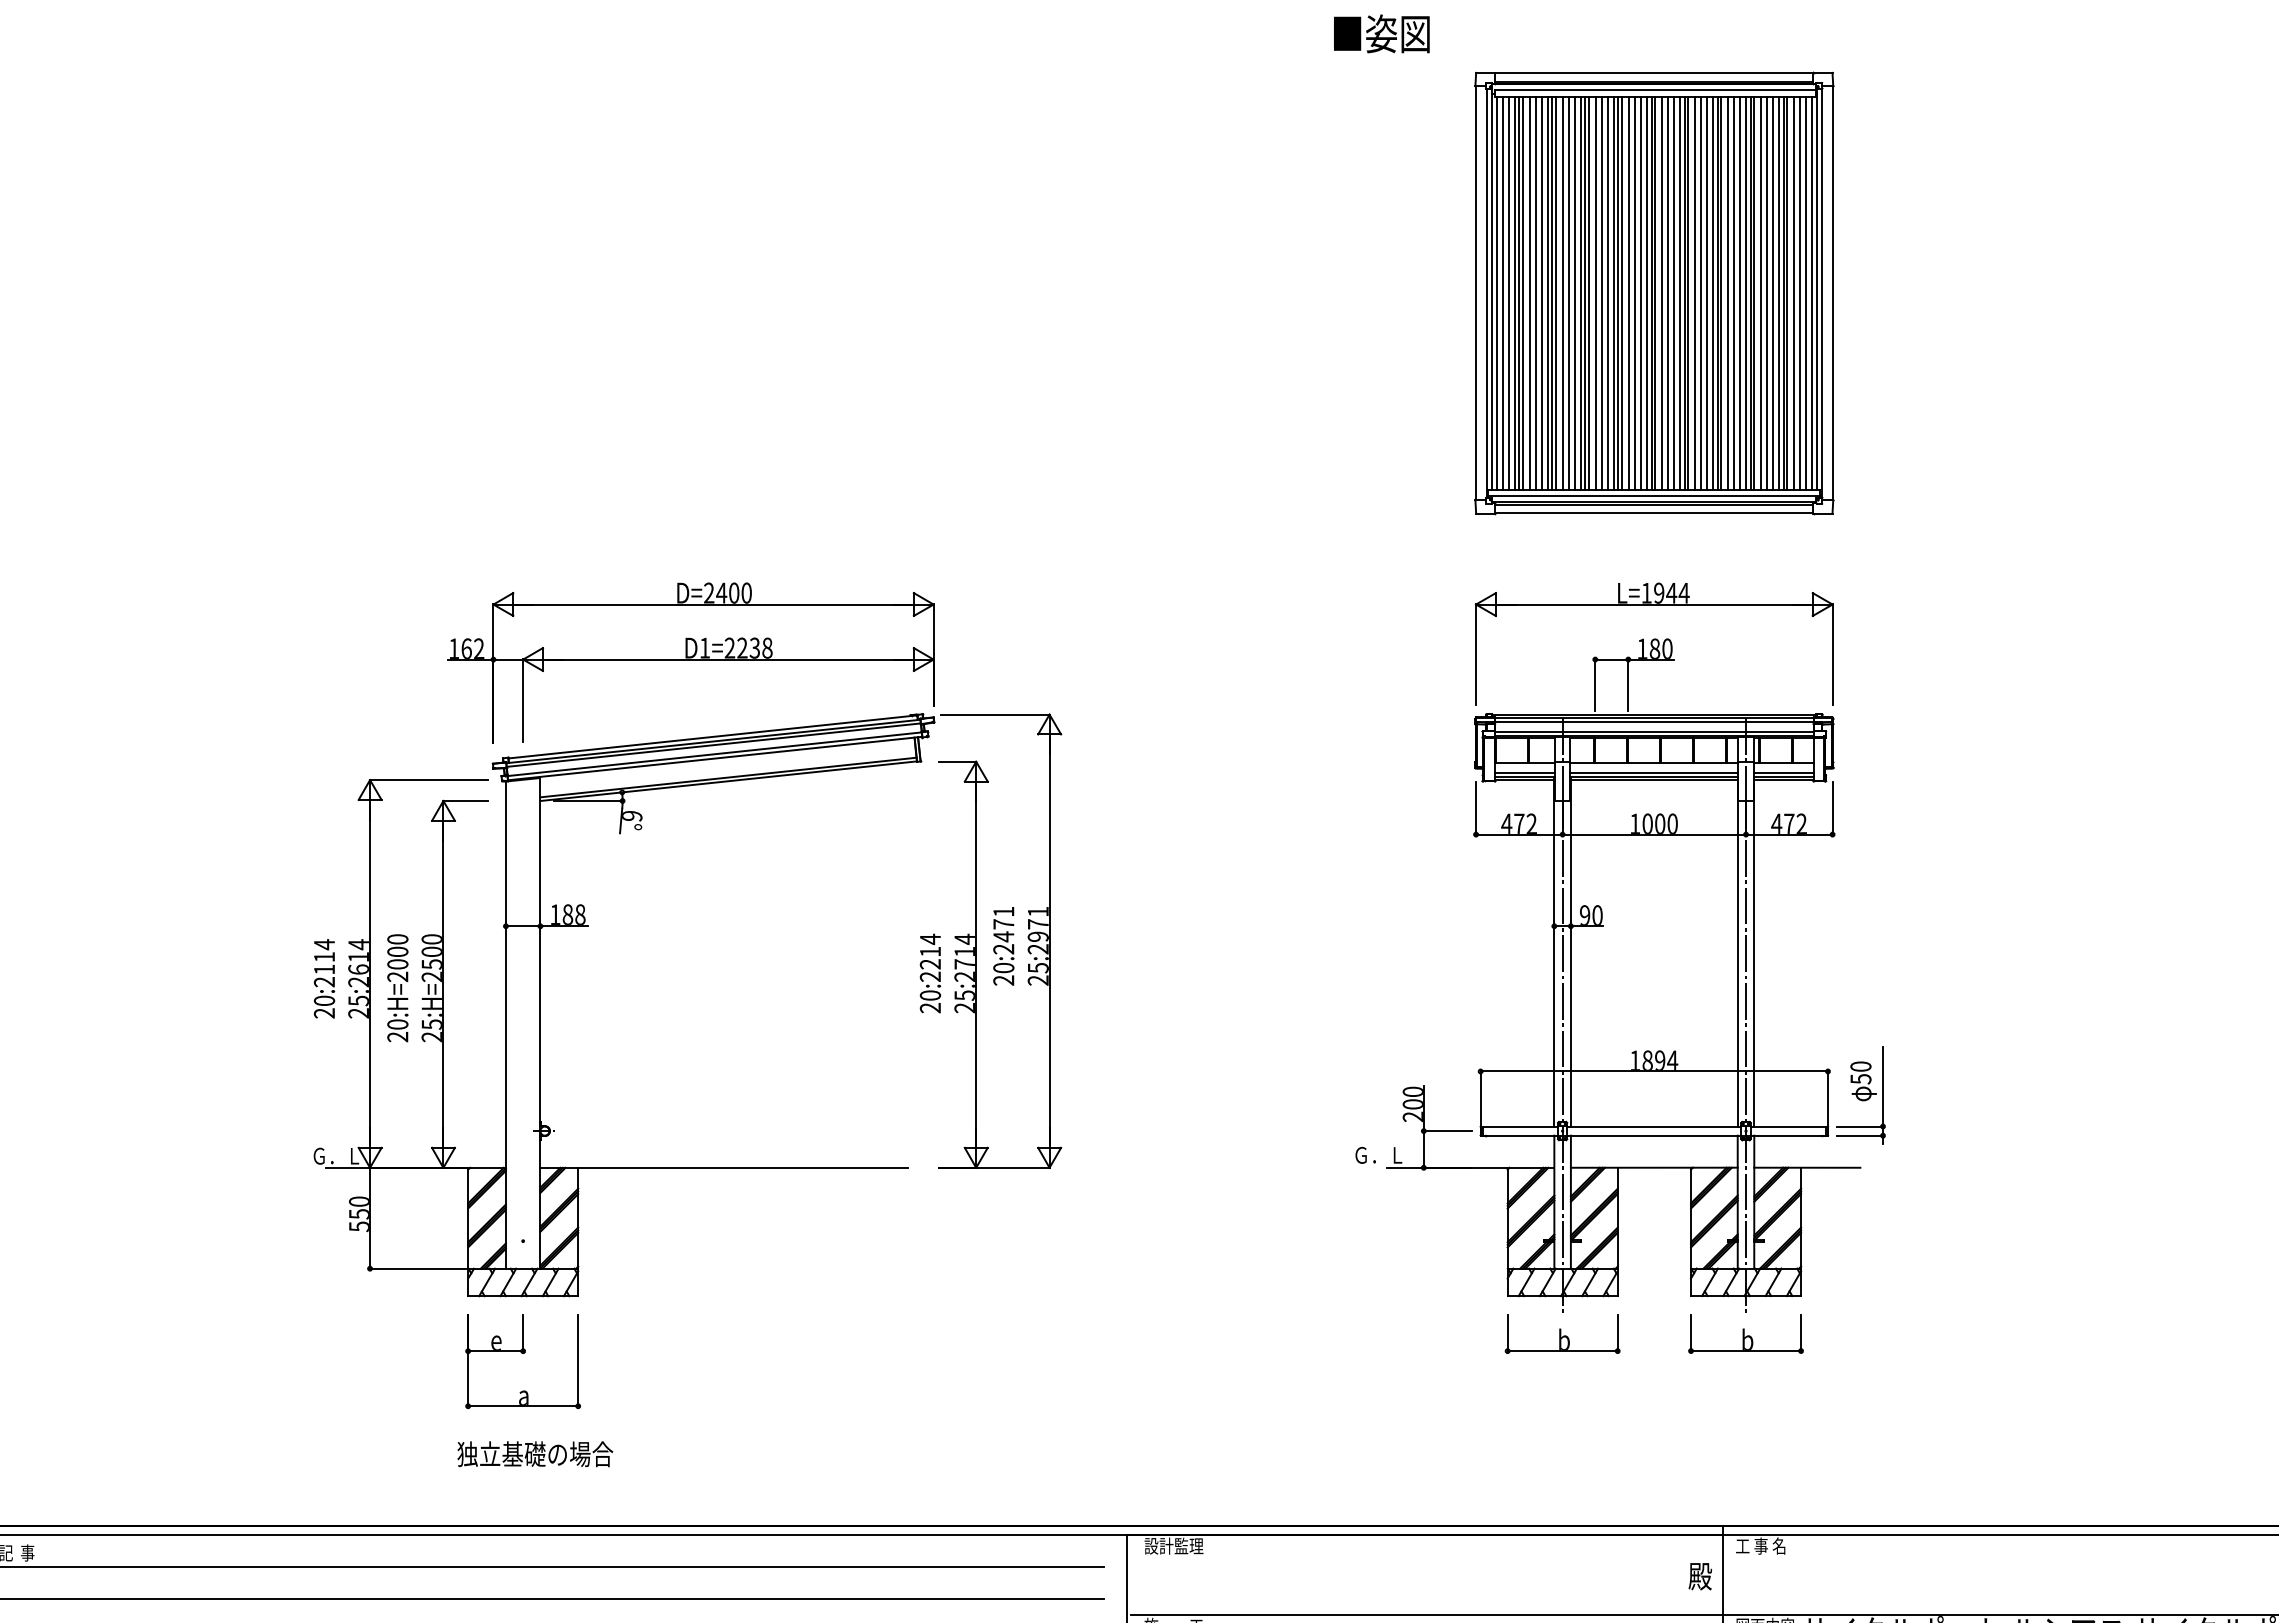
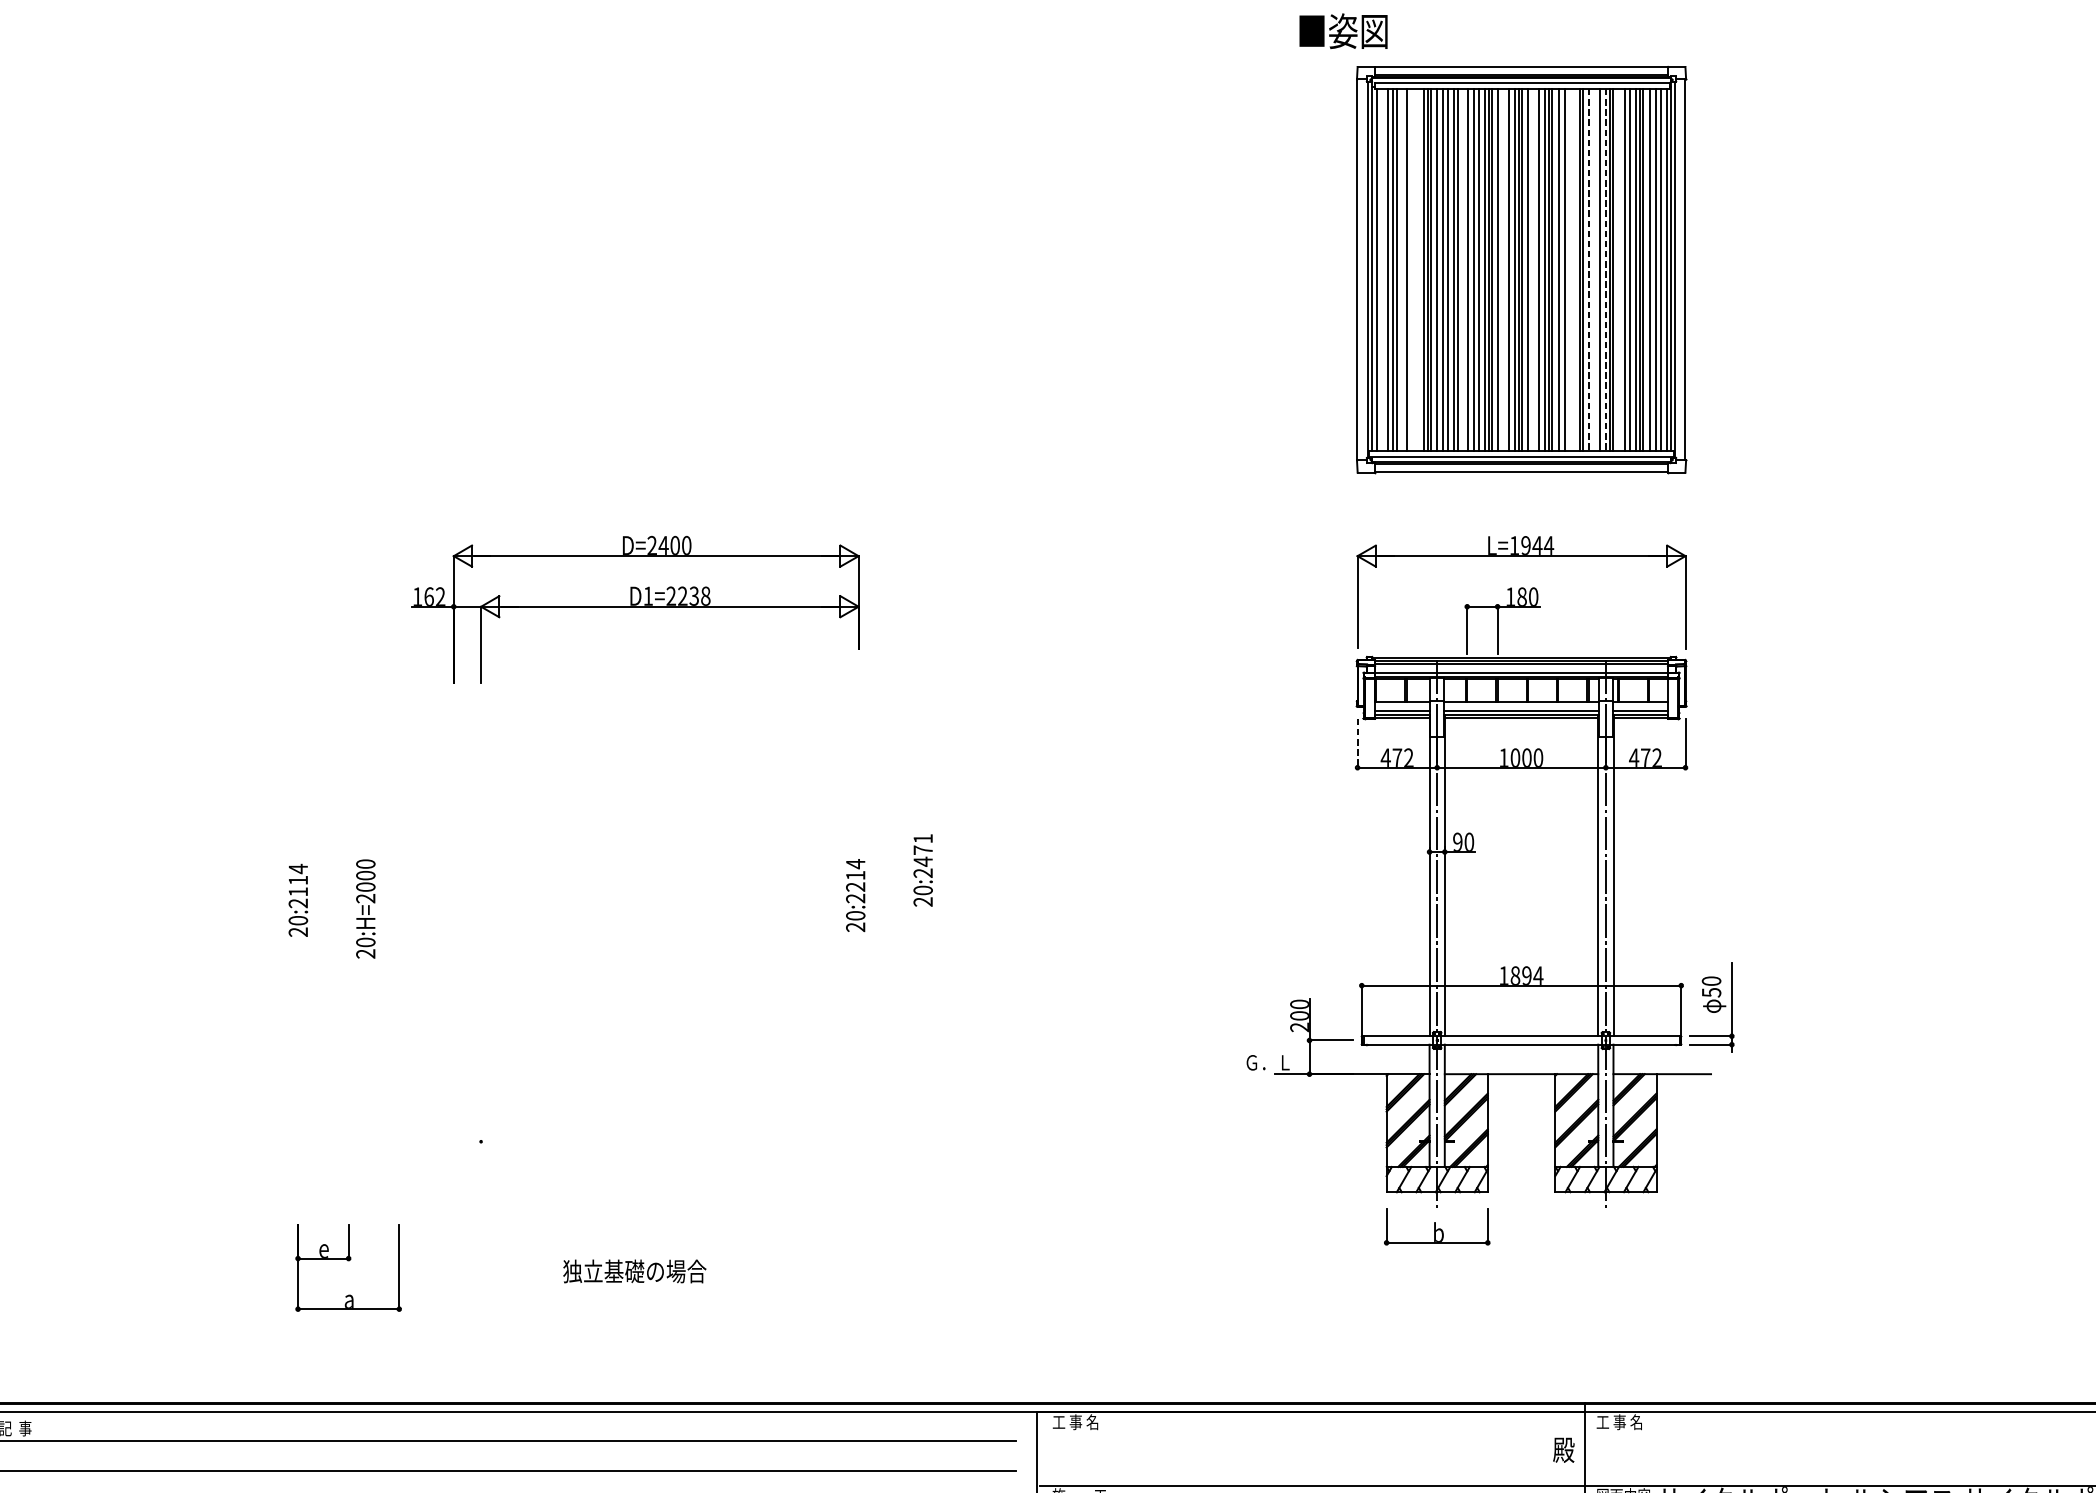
text: (1381, 33) -> (1343, 30), moved
line: (1503, 292) -> (1382, 269), removed
line: (1522, 292) -> (1400, 269), removed
line: (1536, 292) -> (1413, 269), removed
line: (1541, 292) -> (1417, 269), removed
line: (1588, 292) -> (1460, 269), removed
line: (1635, 292) -> (1504, 269), removed
line: (1668, 292) -> (1534, 269), removed
line: (1706, 292) -> (1569, 269), removed
line: (1713, 292) -> (1575, 269), removed
line: (1734, 292) -> (1595, 269), removed
line: (1760, 292) -> (1619, 269), removed
line: (1727, 293) -> (1588, 270), solid -> dashed
line: (1746, 293) -> (1606, 270), solid -> dashed
line: (1476, 808) -> (1357, 743), solid -> dashed
part: (588, 926) -> (541, 852), removed
part: (1745, 1333) -> (1605, 1226), removed
part: (522, 1353) -> (348, 1260), moved
text: (535, 1454) -> (635, 1271), moved
text: (1173, 1545) -> (1079, 1421), 設計監理 -> 工 事 名

